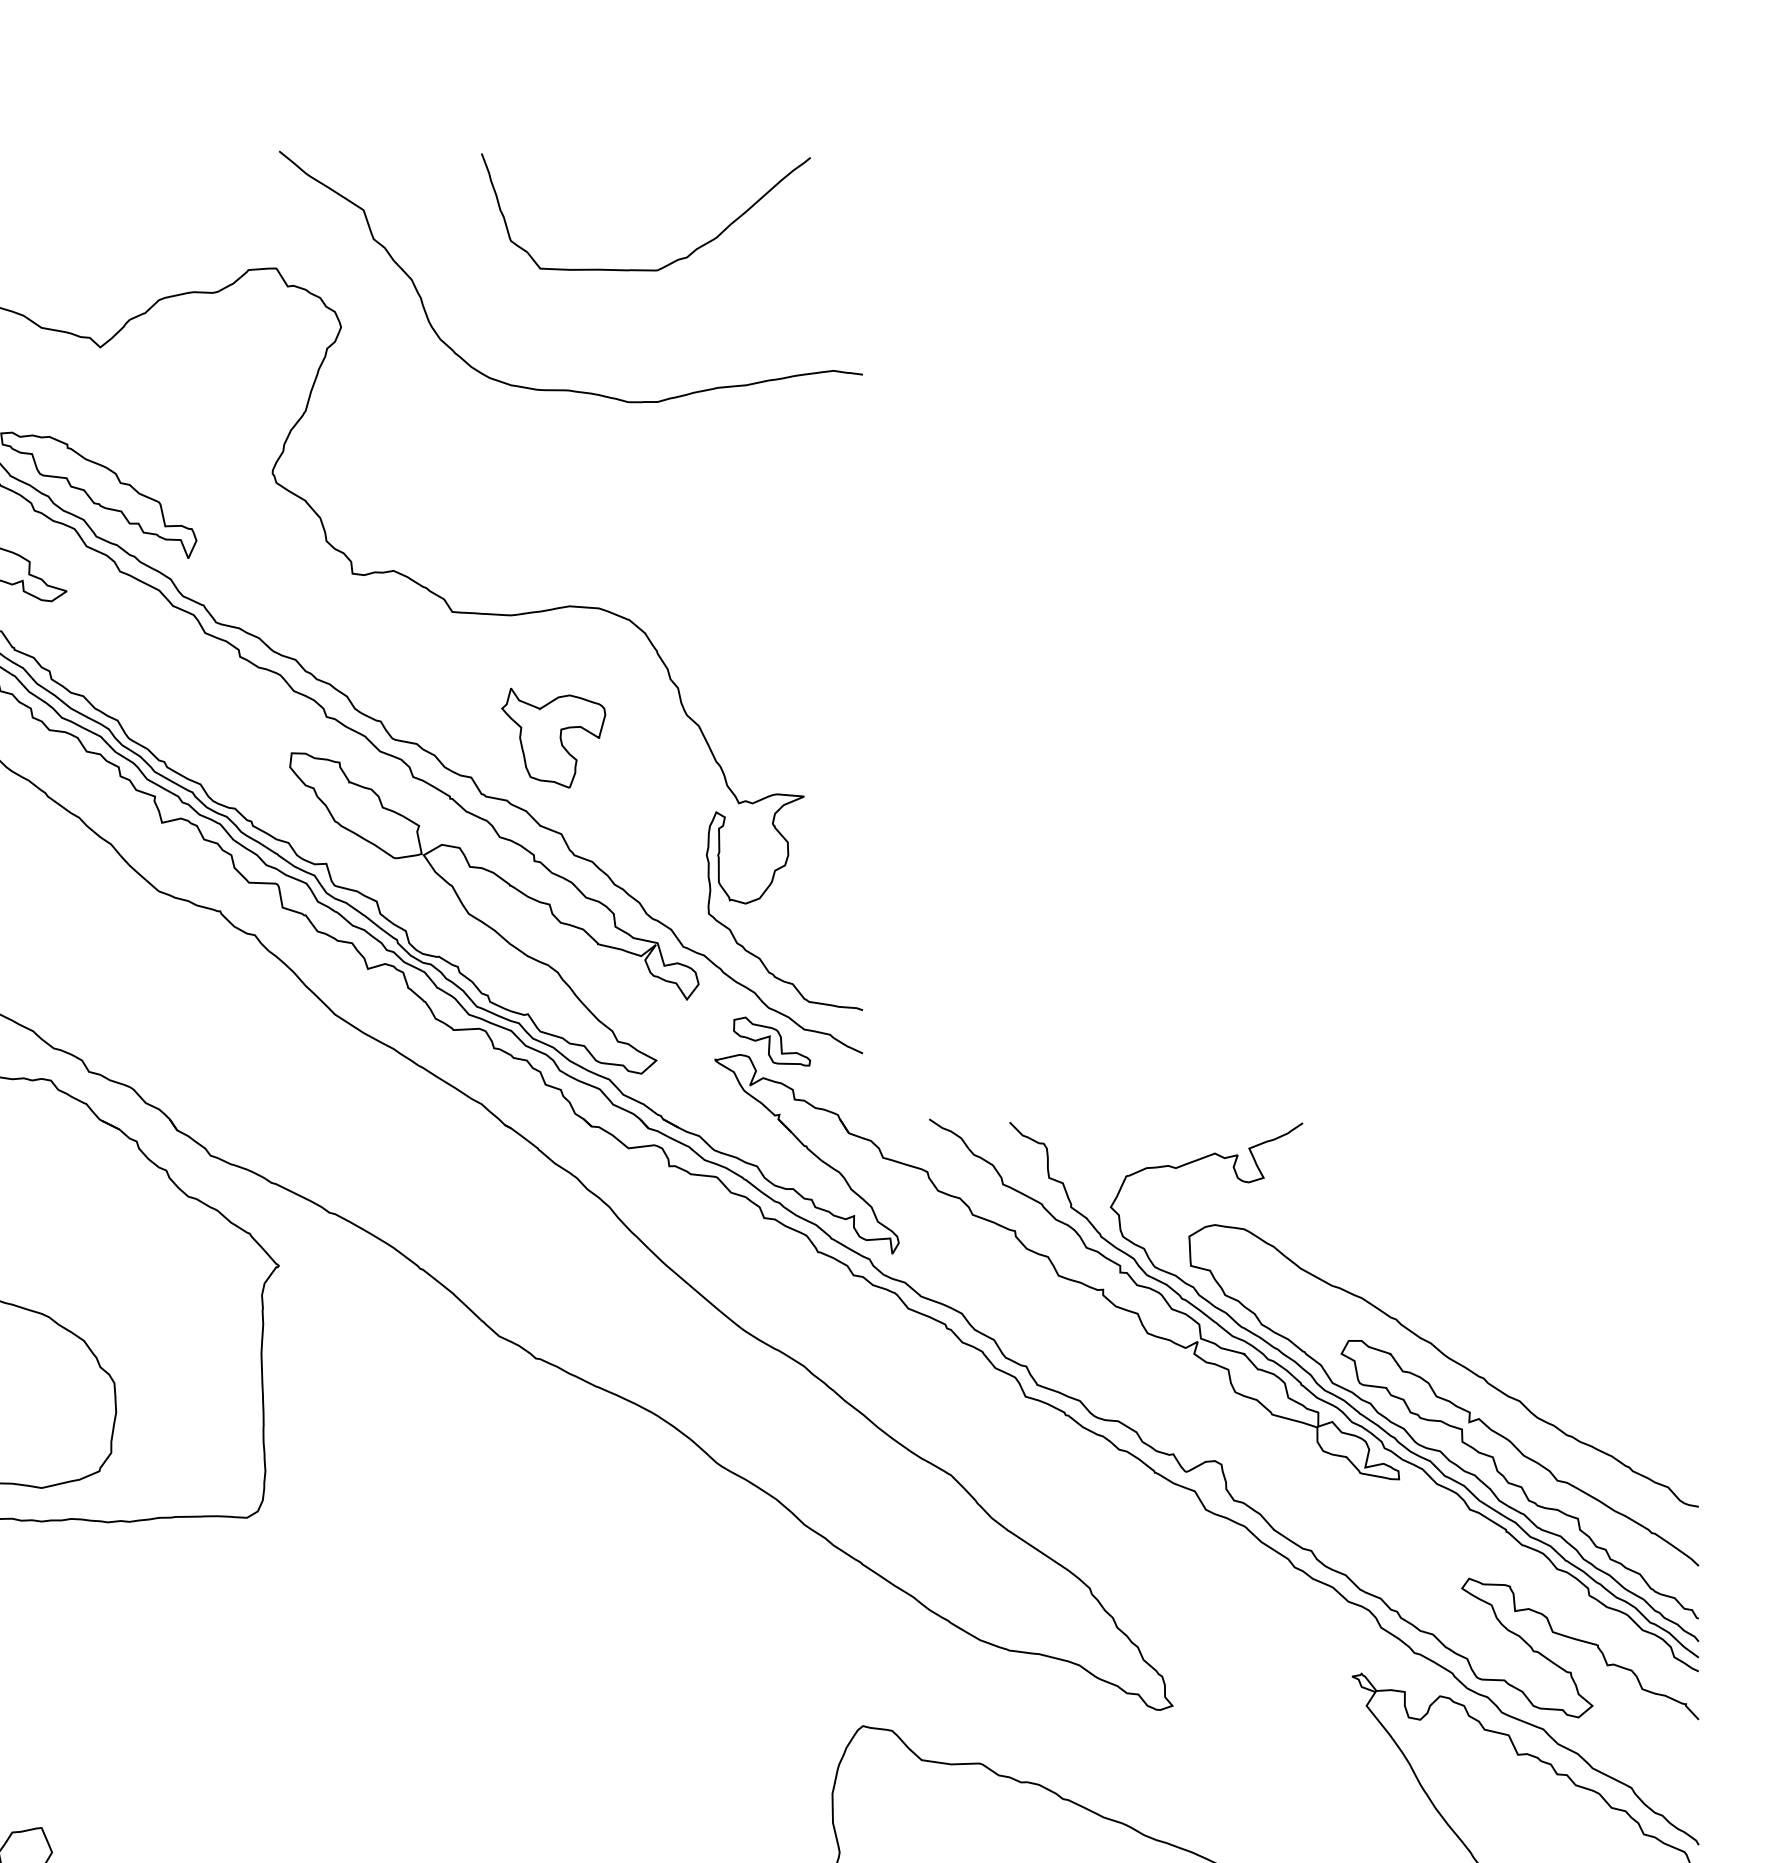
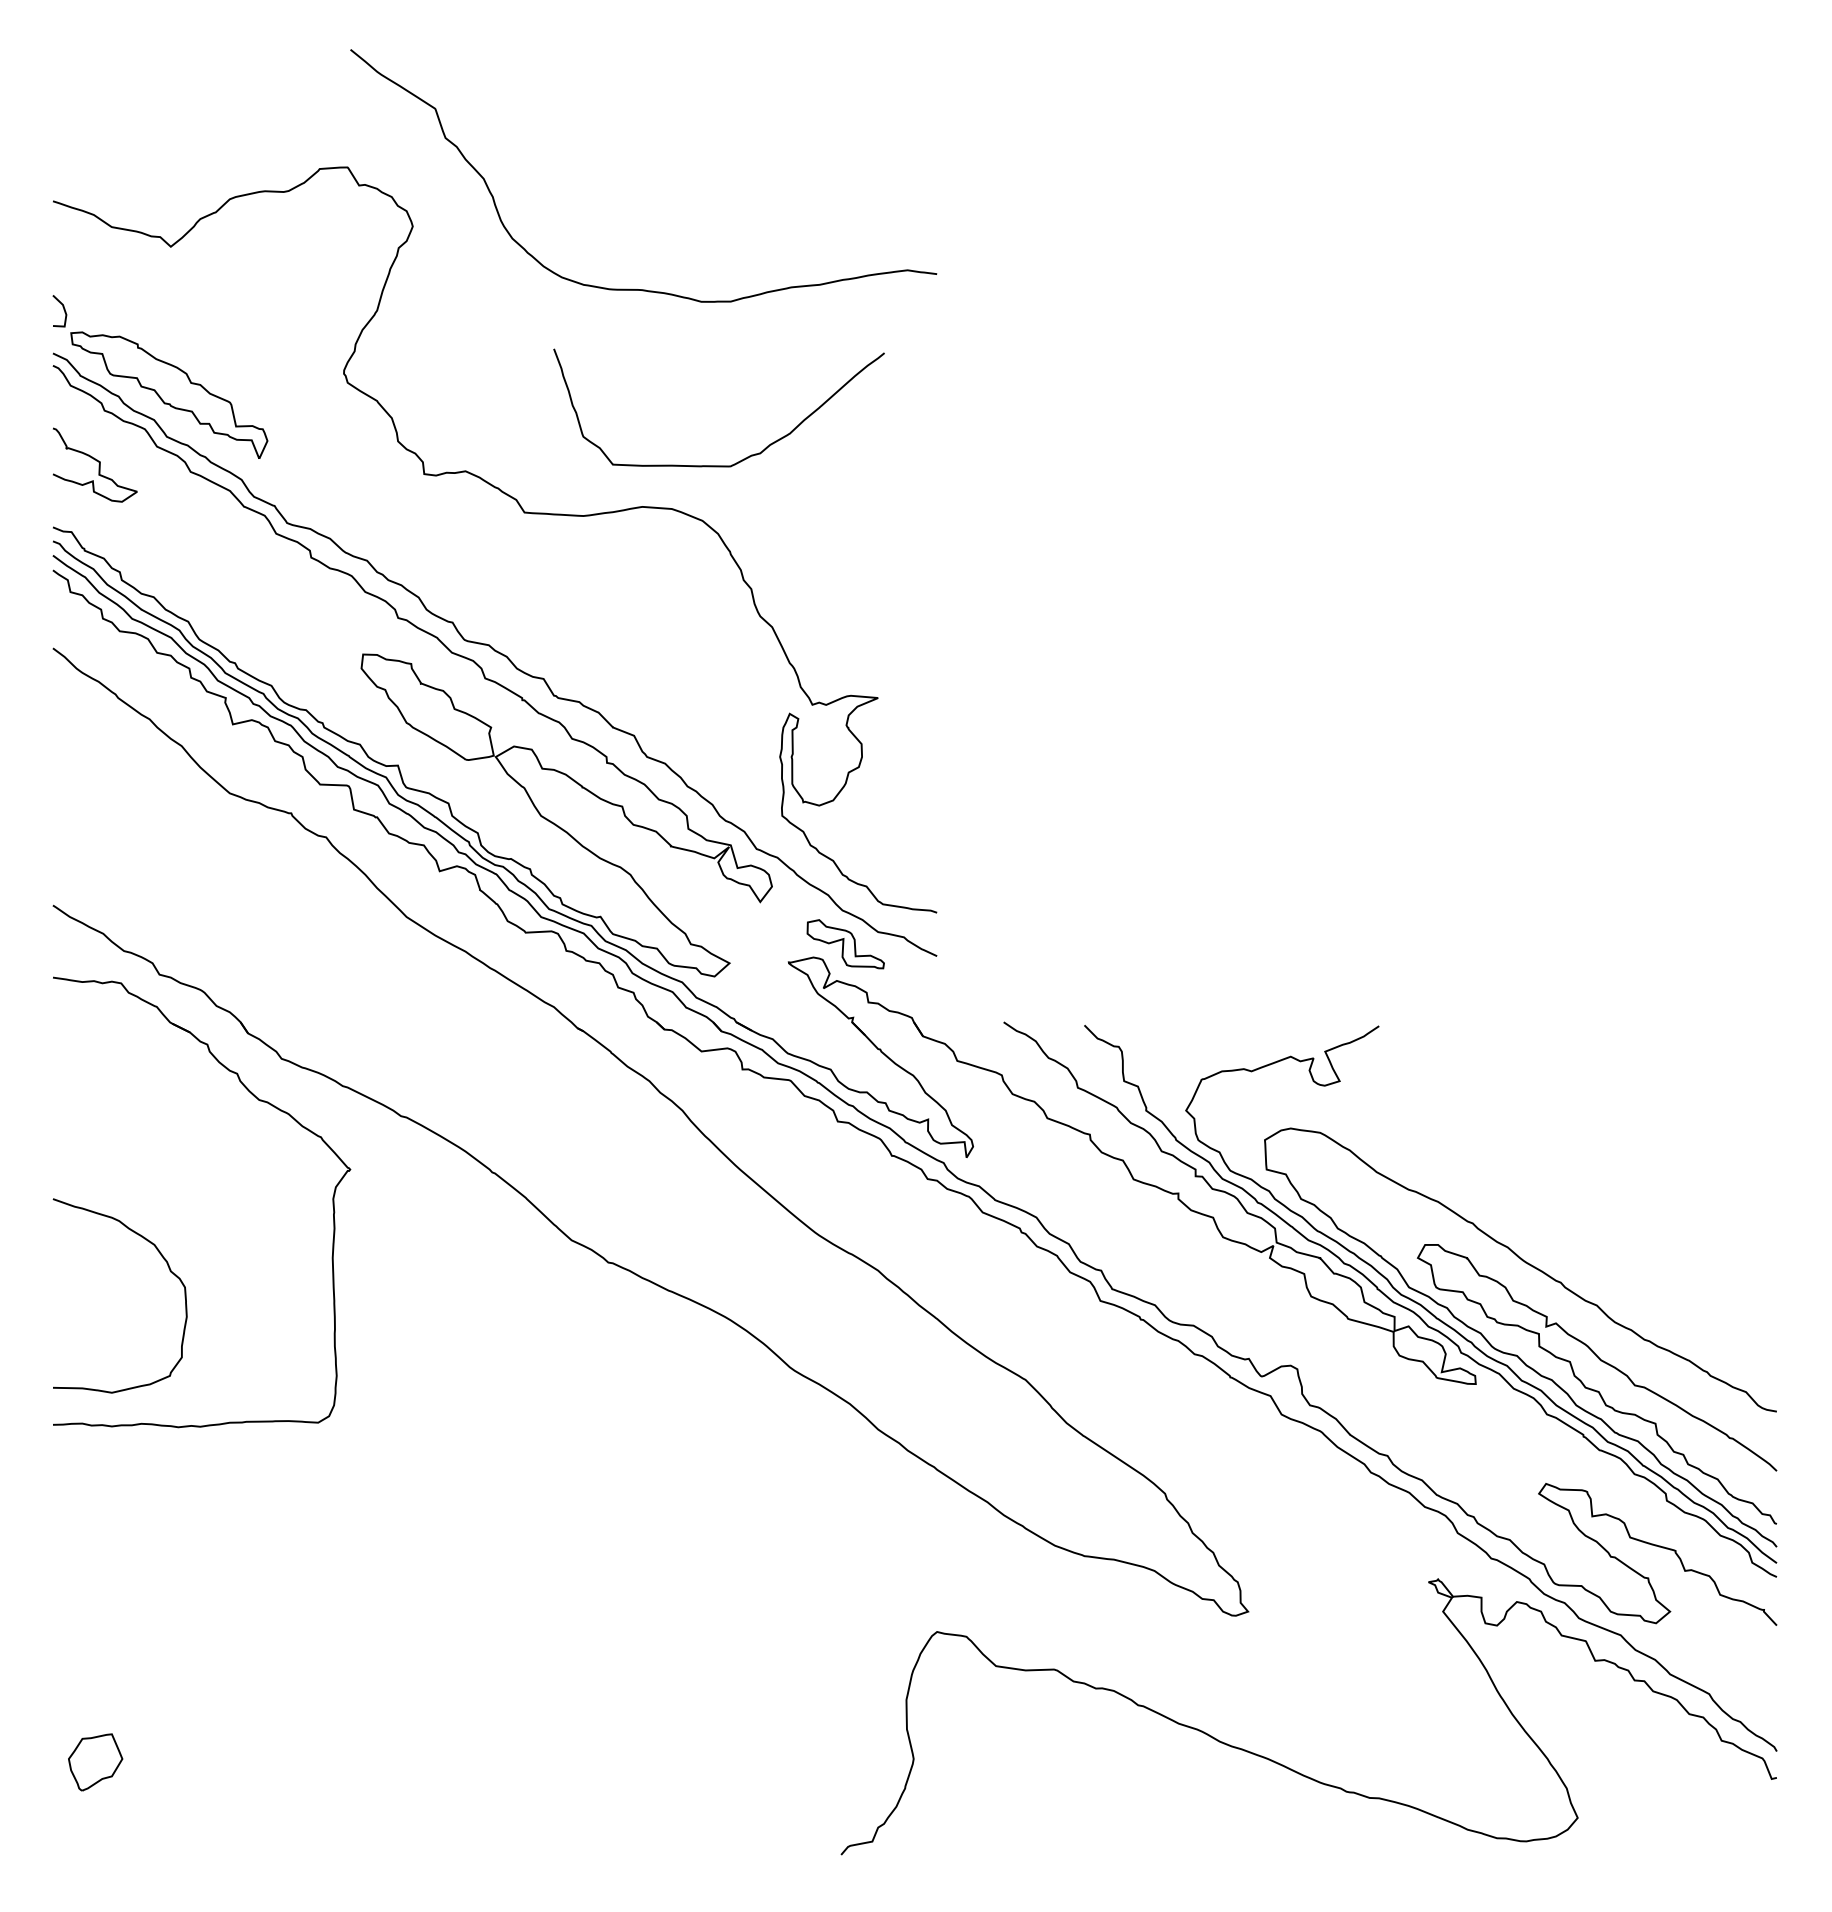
curve: (670, 262) -> (743, 458), moved
part: (553, 737) -> (626, 638), removed

